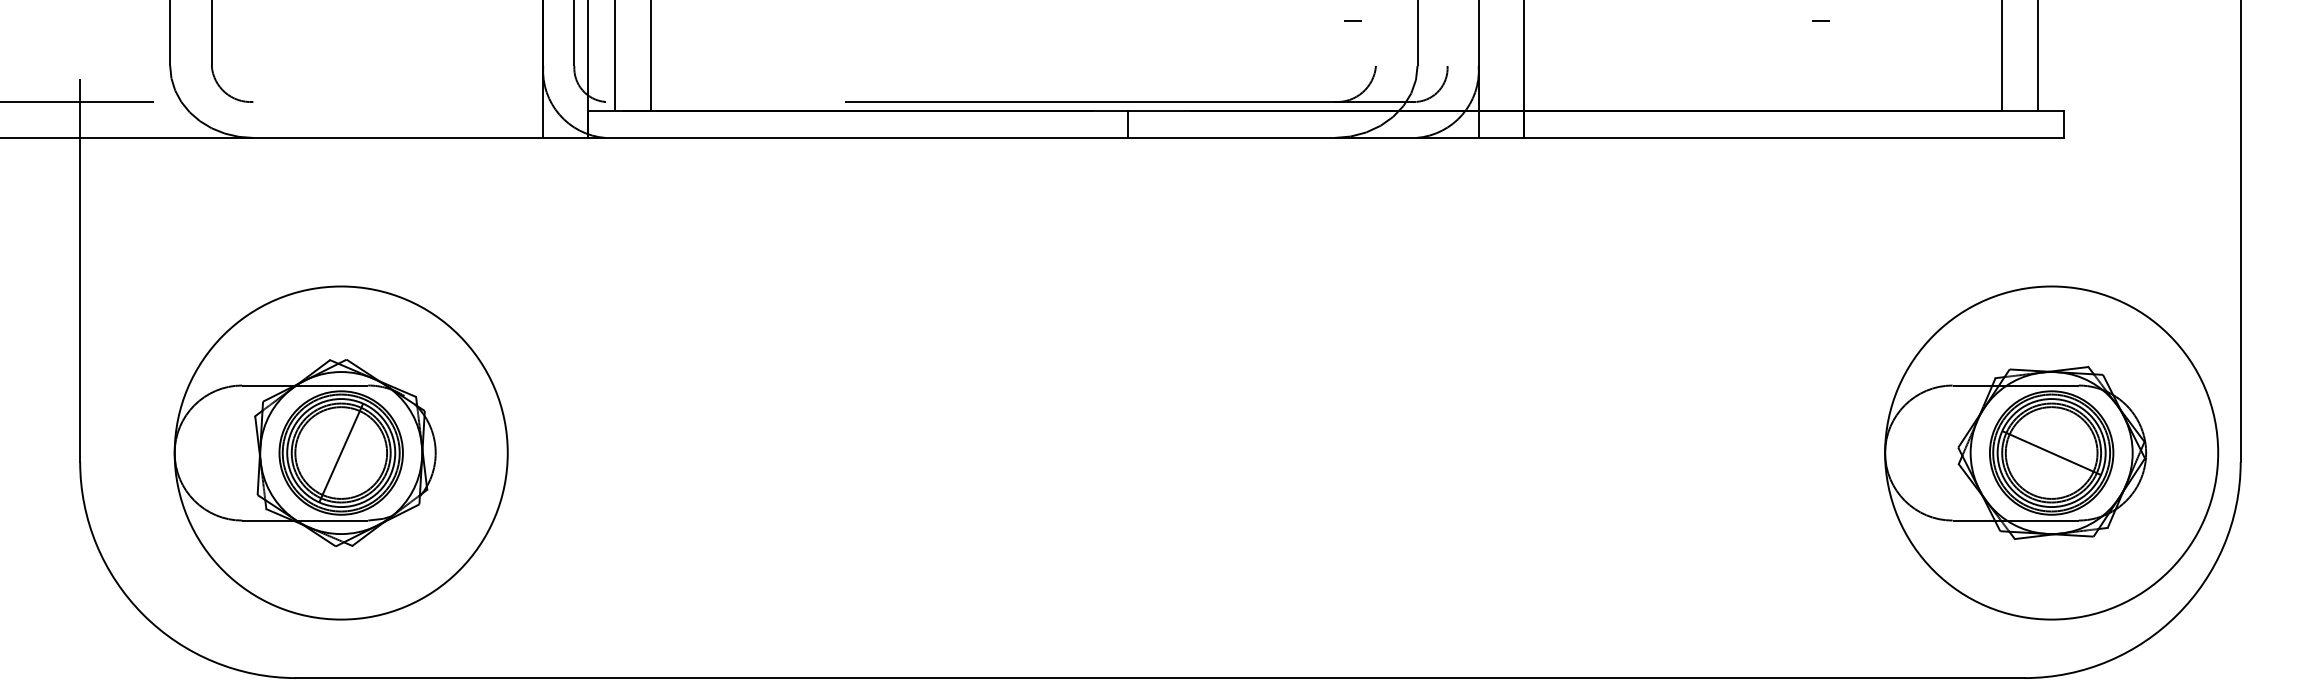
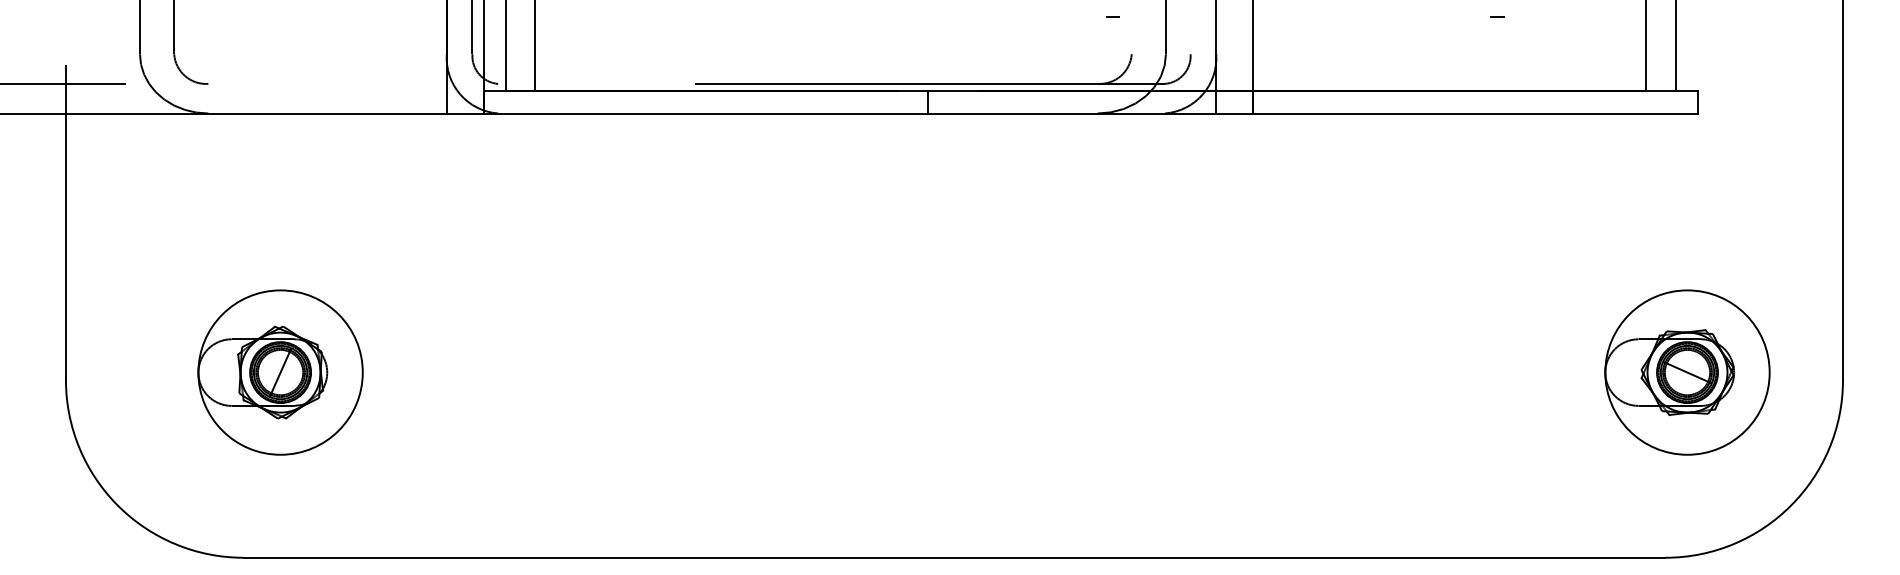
part: (341, 452) -> (280, 372), size x0.6
part: (2051, 452) -> (1687, 372), size x0.6

